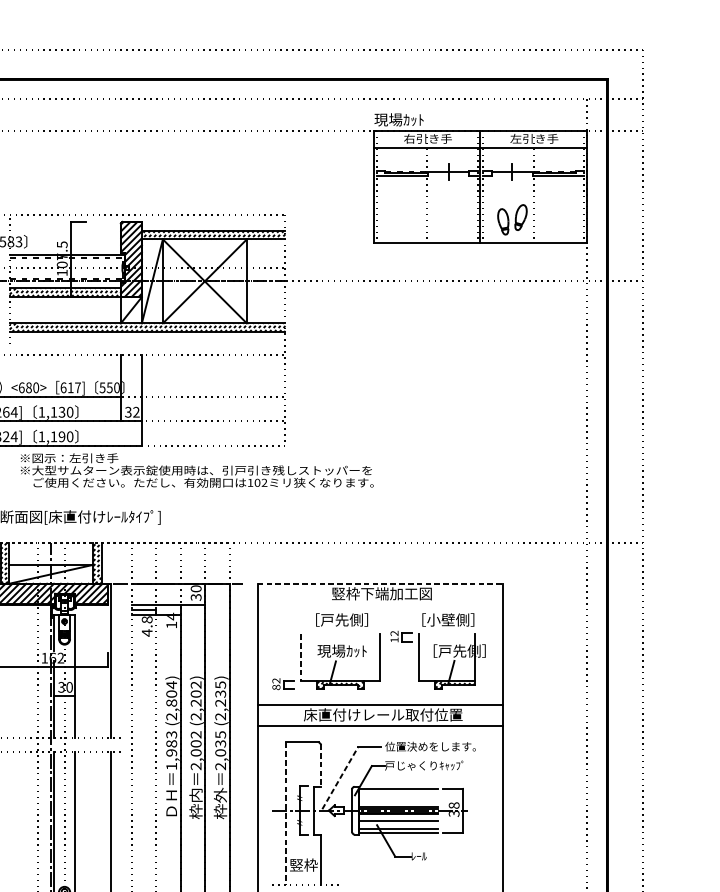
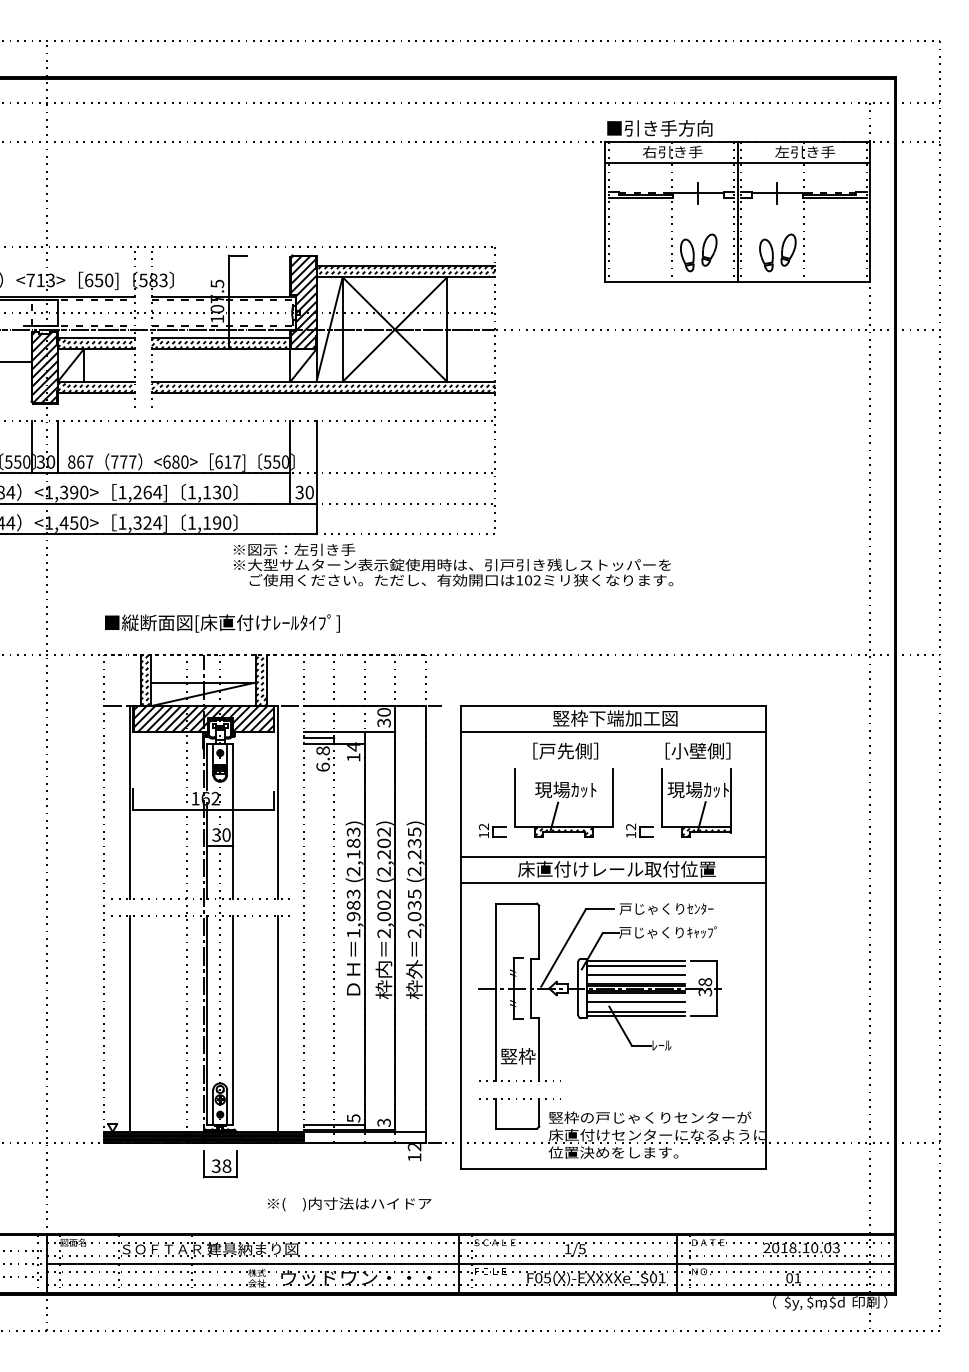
text: (417, 119) -> (659, 128), 現場ｶｯﾄ -> ■引き手方向
part: (448, 219) -> (698, 252), added
text: (136, 412) -> (309, 492), 32 -> 30
text: (197, 470) -> (453, 564), moved
line: (380, 584) -> (613, 706), dashed -> solid
line: (379, 605) -> (612, 732), added
text: (146, 633) -> (322, 767), 4.8 -> 6.8
part: (401, 636) -> (639, 830), moved
text: (454, 650) -> (705, 789), ［戸先側］ -> 現場ｶｯﾄ
line: (300, 658) -> (514, 798), dashed -> solid
text: (276, 686) -> (484, 834), 82 -> 12
text: (171, 694) -> (353, 843), (2,804) -> (2,183)
text: (430, 746) -> (675, 908), 位置決めをします。 -> 戸じゃくりｾﾝﾀｰ
line: (320, 765) -> (539, 932), dashed -> solid
line: (340, 778) -> (563, 948), dashed -> solid
line: (398, 792) -> (636, 965), added
line: (398, 800) -> (636, 975), added
line: (285, 813) -> (495, 992), dashed -> solid

